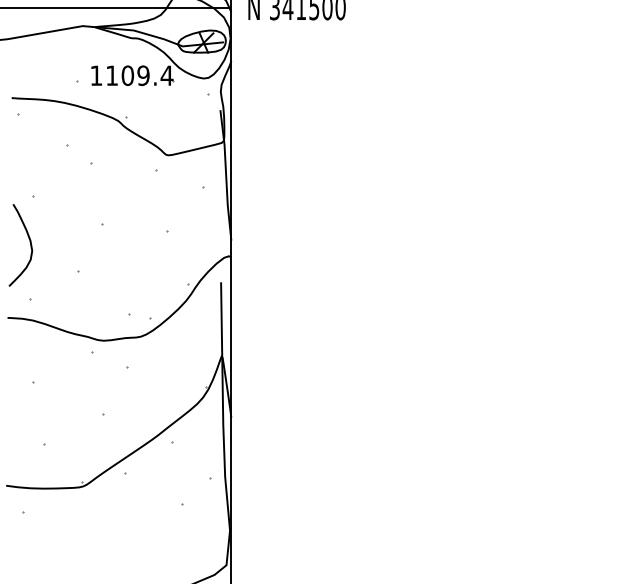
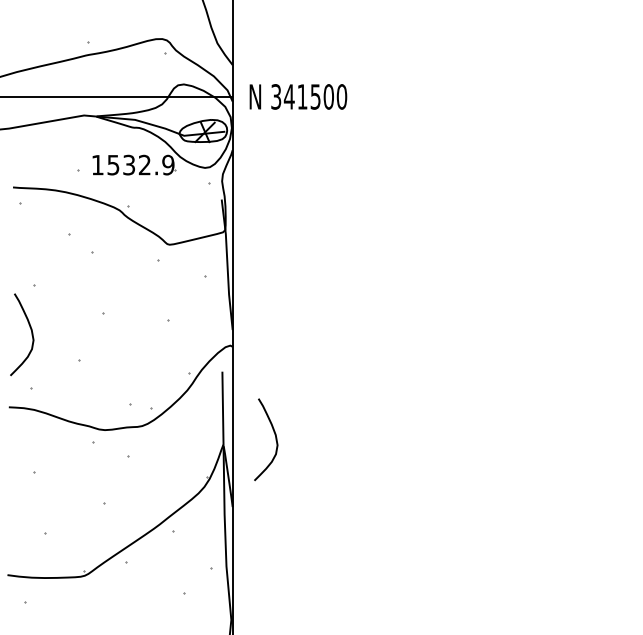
text: (139, 75) -> (140, 164), 1109.4 -> 1532.9
curve: (273, 346) -> (274, 435), added

